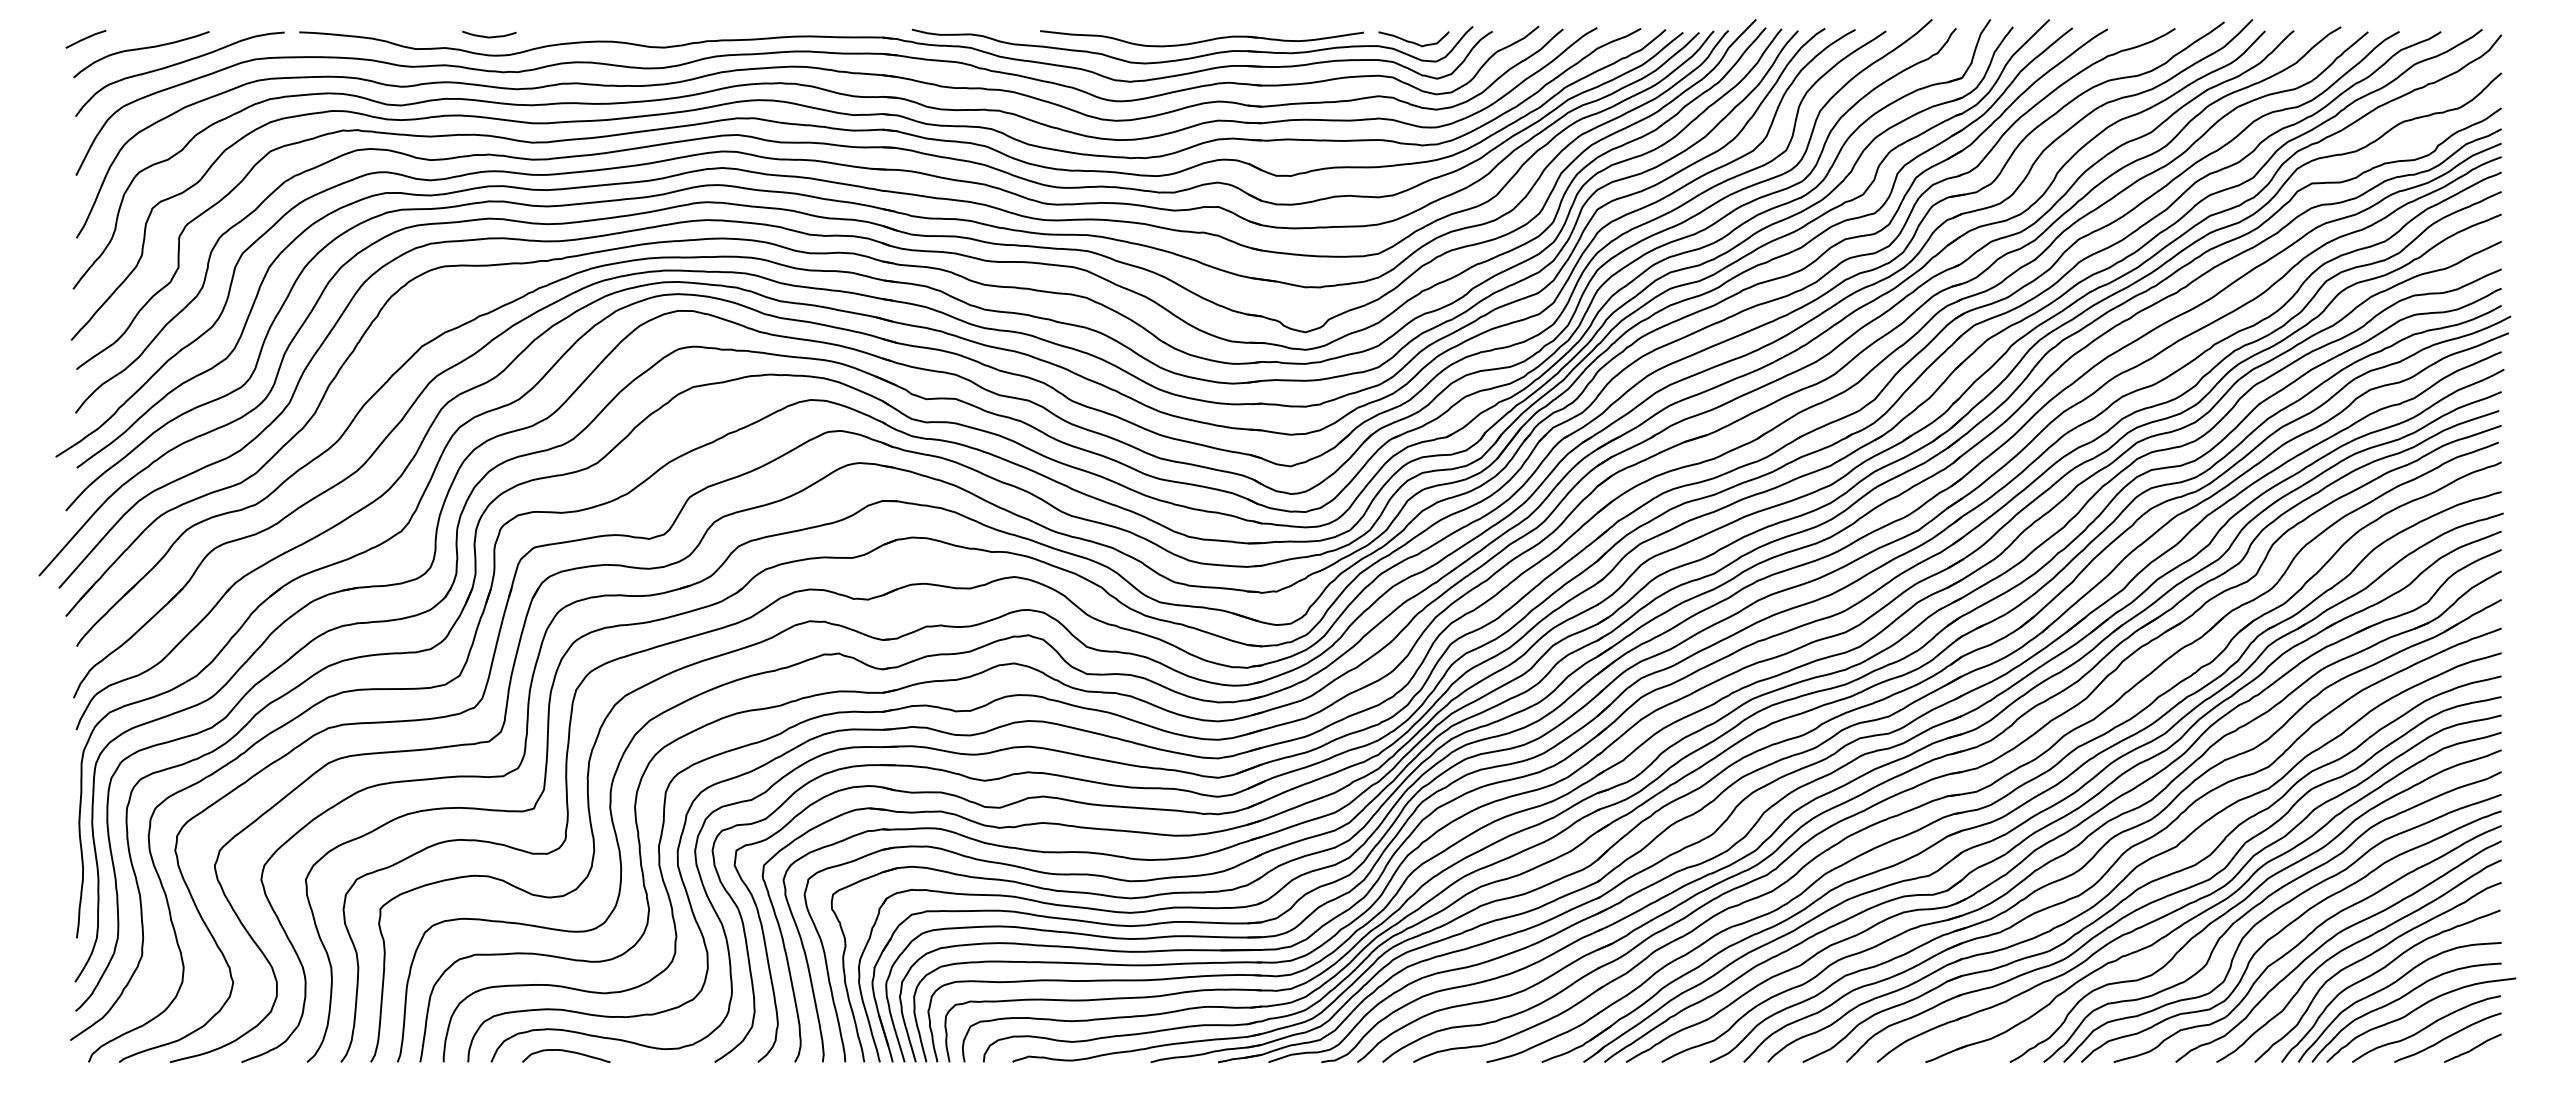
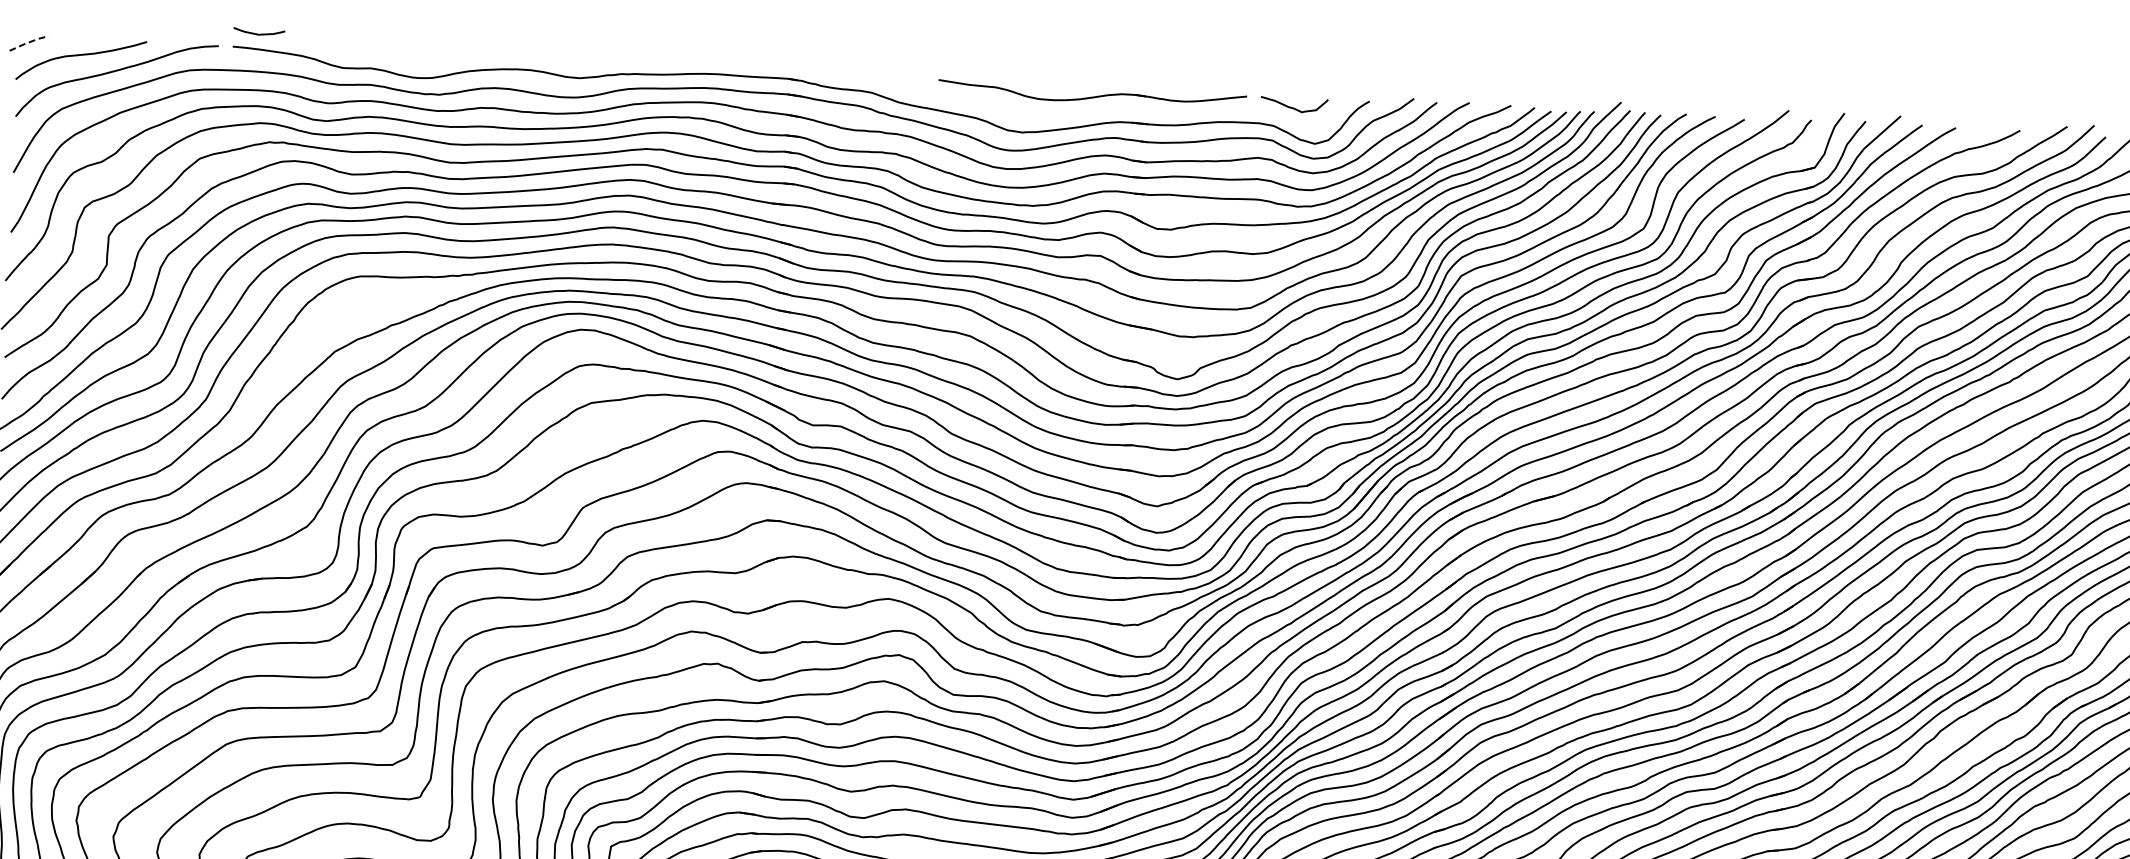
curve: (489, 36) -> (259, 33), moved
line: (85, 38) -> (28, 42), solid -> dashed
part: (1193, 56) -> (1083, 111), removed

